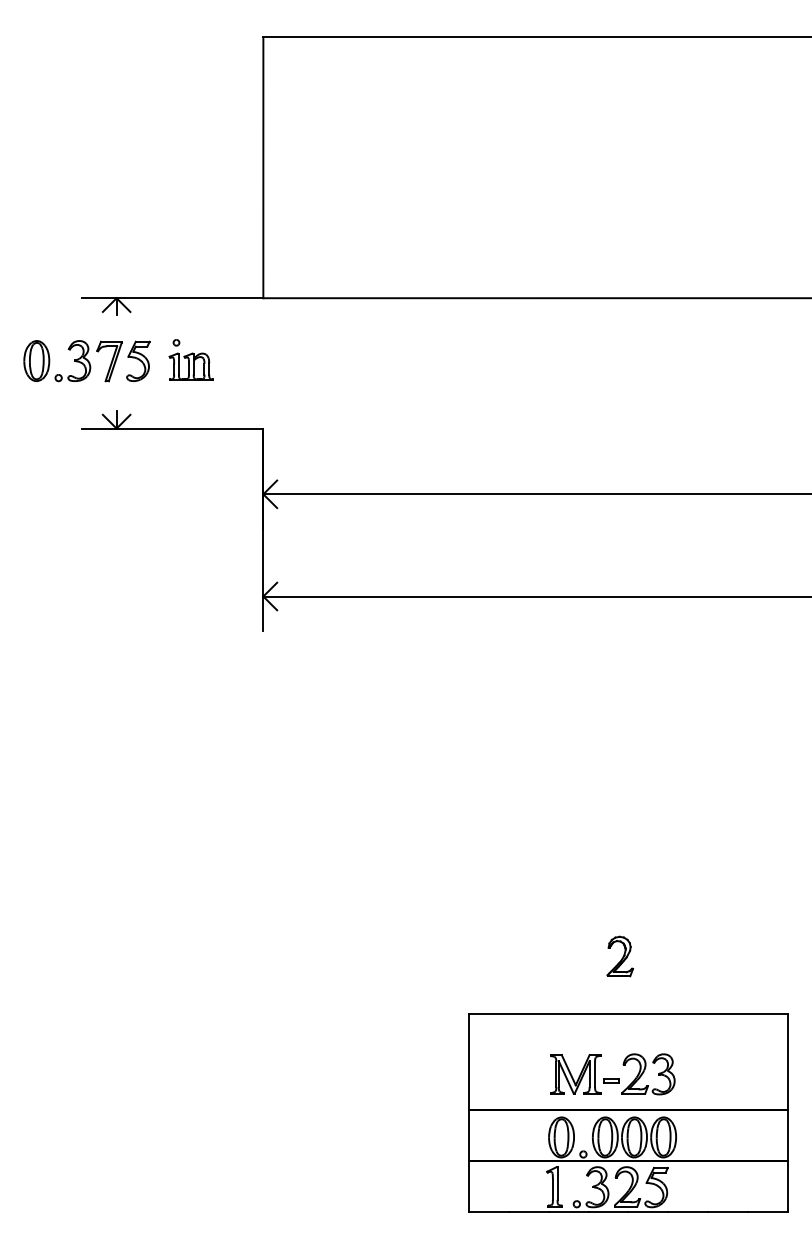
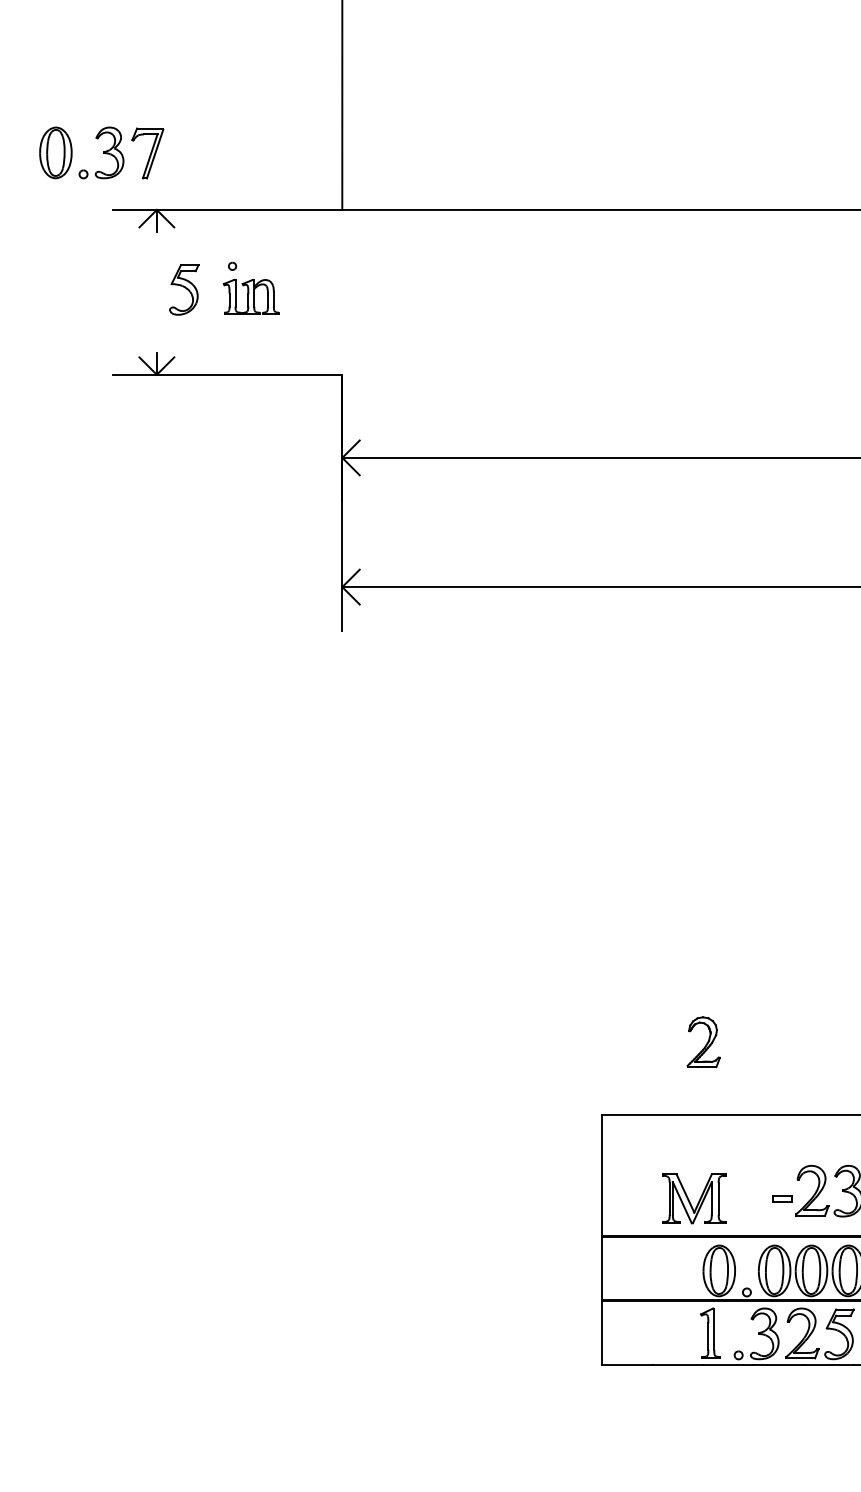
part: (72, 361) -> (101, 153), moved
part: (619, 956) -> (702, 1042), moved
part: (575, 1074) -> (693, 1198), moved

